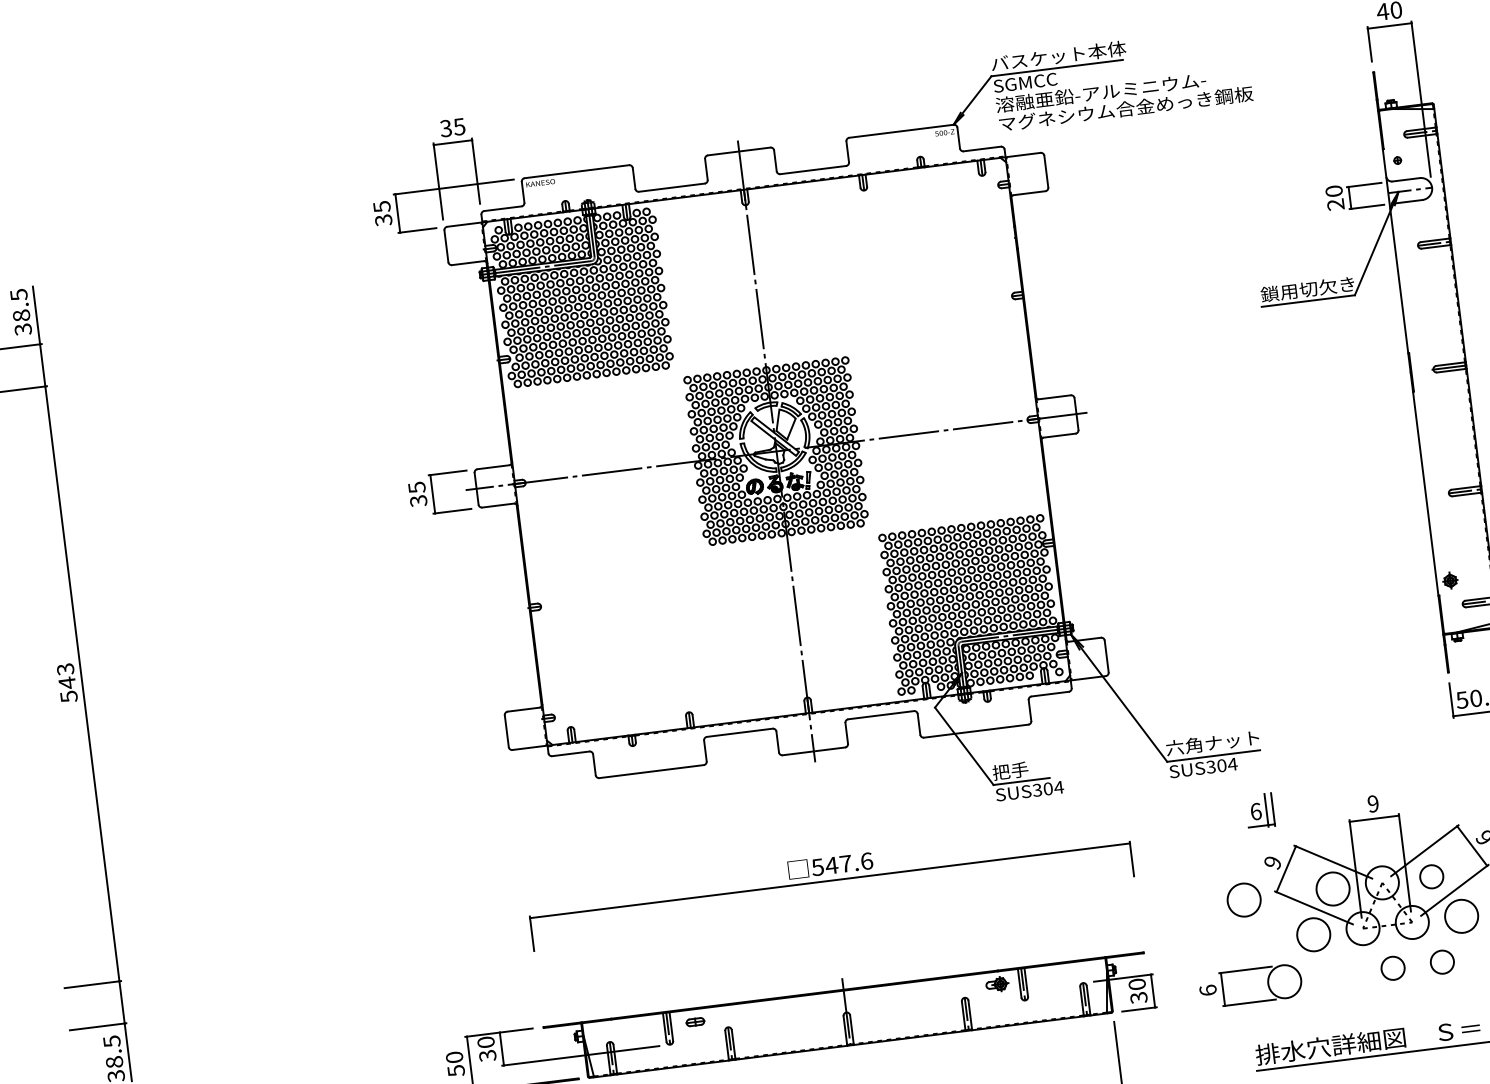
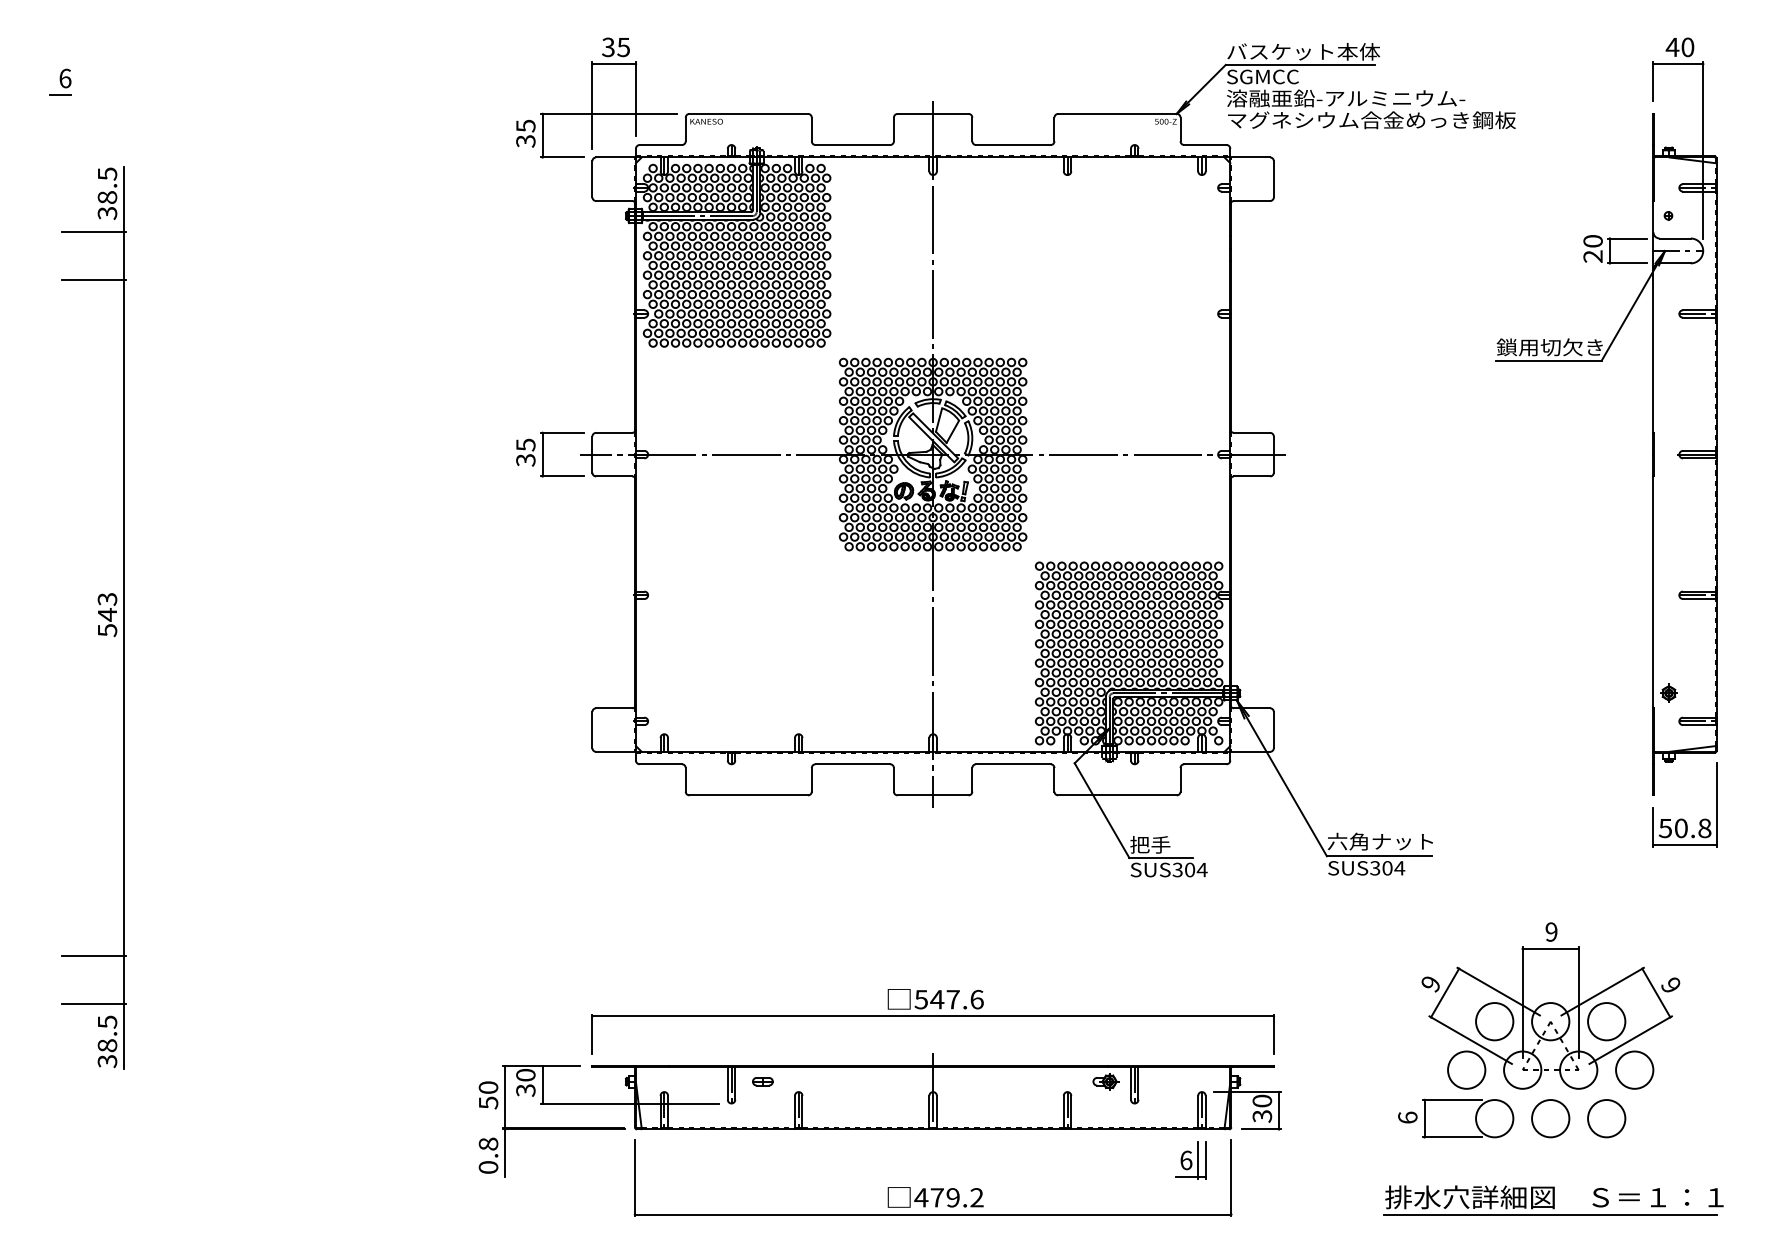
part: (1259, 811) -> (1190, 1160), moved
circle: (1431, 876) -> (1606, 1021), size x1.43
part: (830, 885) -> (932, 1021), moved
circle: (1243, 899) -> (1393, 1021), removed
circle: (1442, 961) -> (1606, 1118), size x1.43
circle: (1392, 968) -> (1550, 1118), size x1.43
part: (1249, 969) -> (1456, 1100), moved

